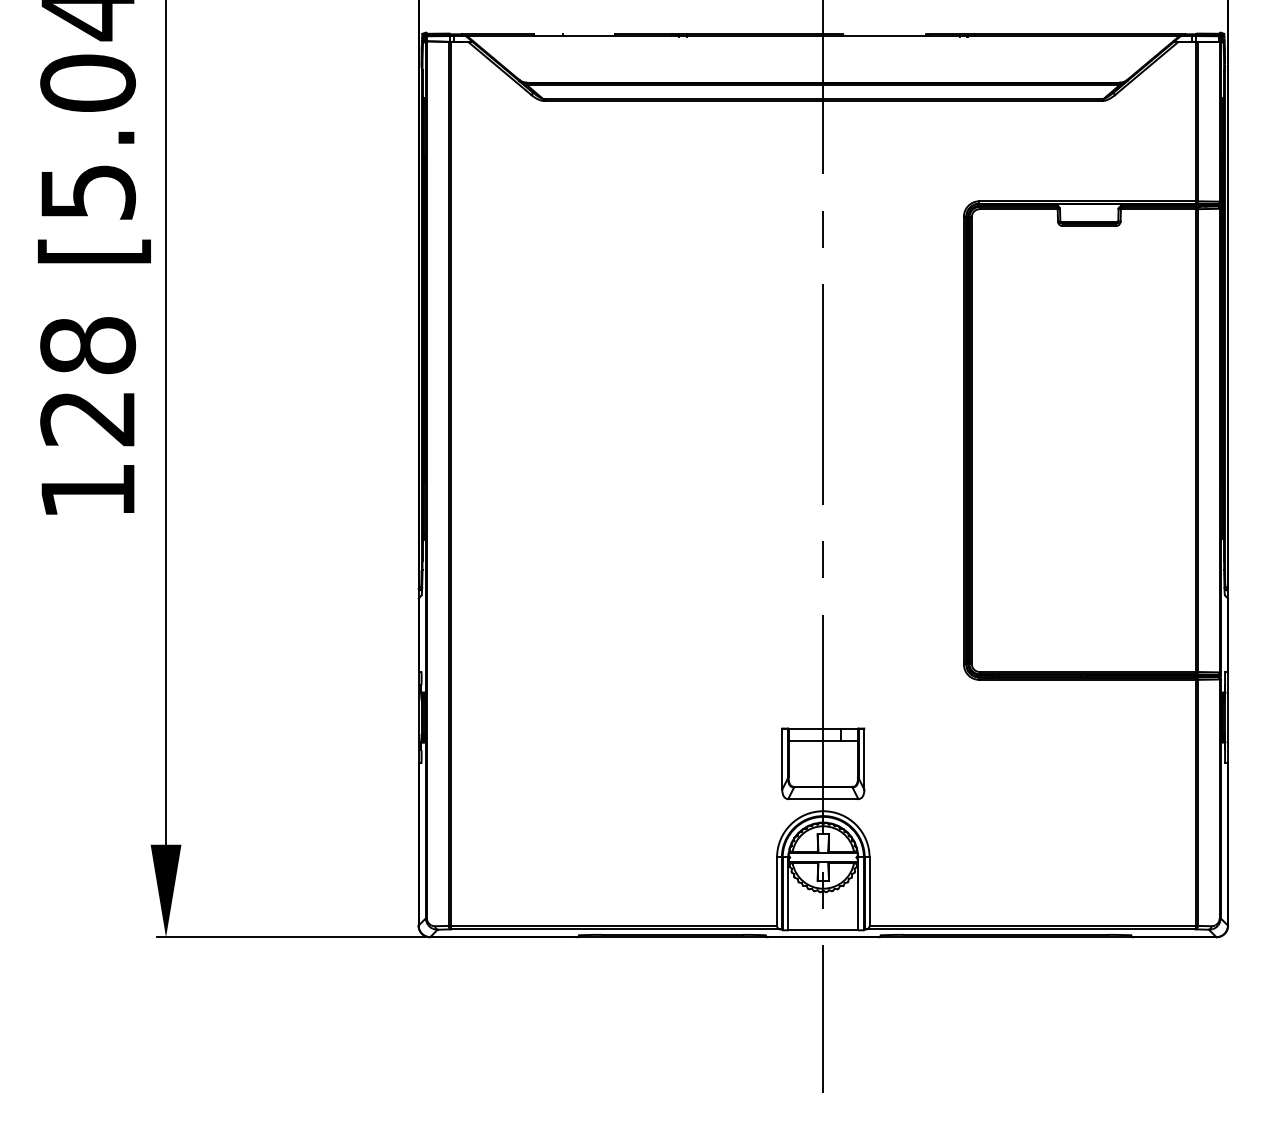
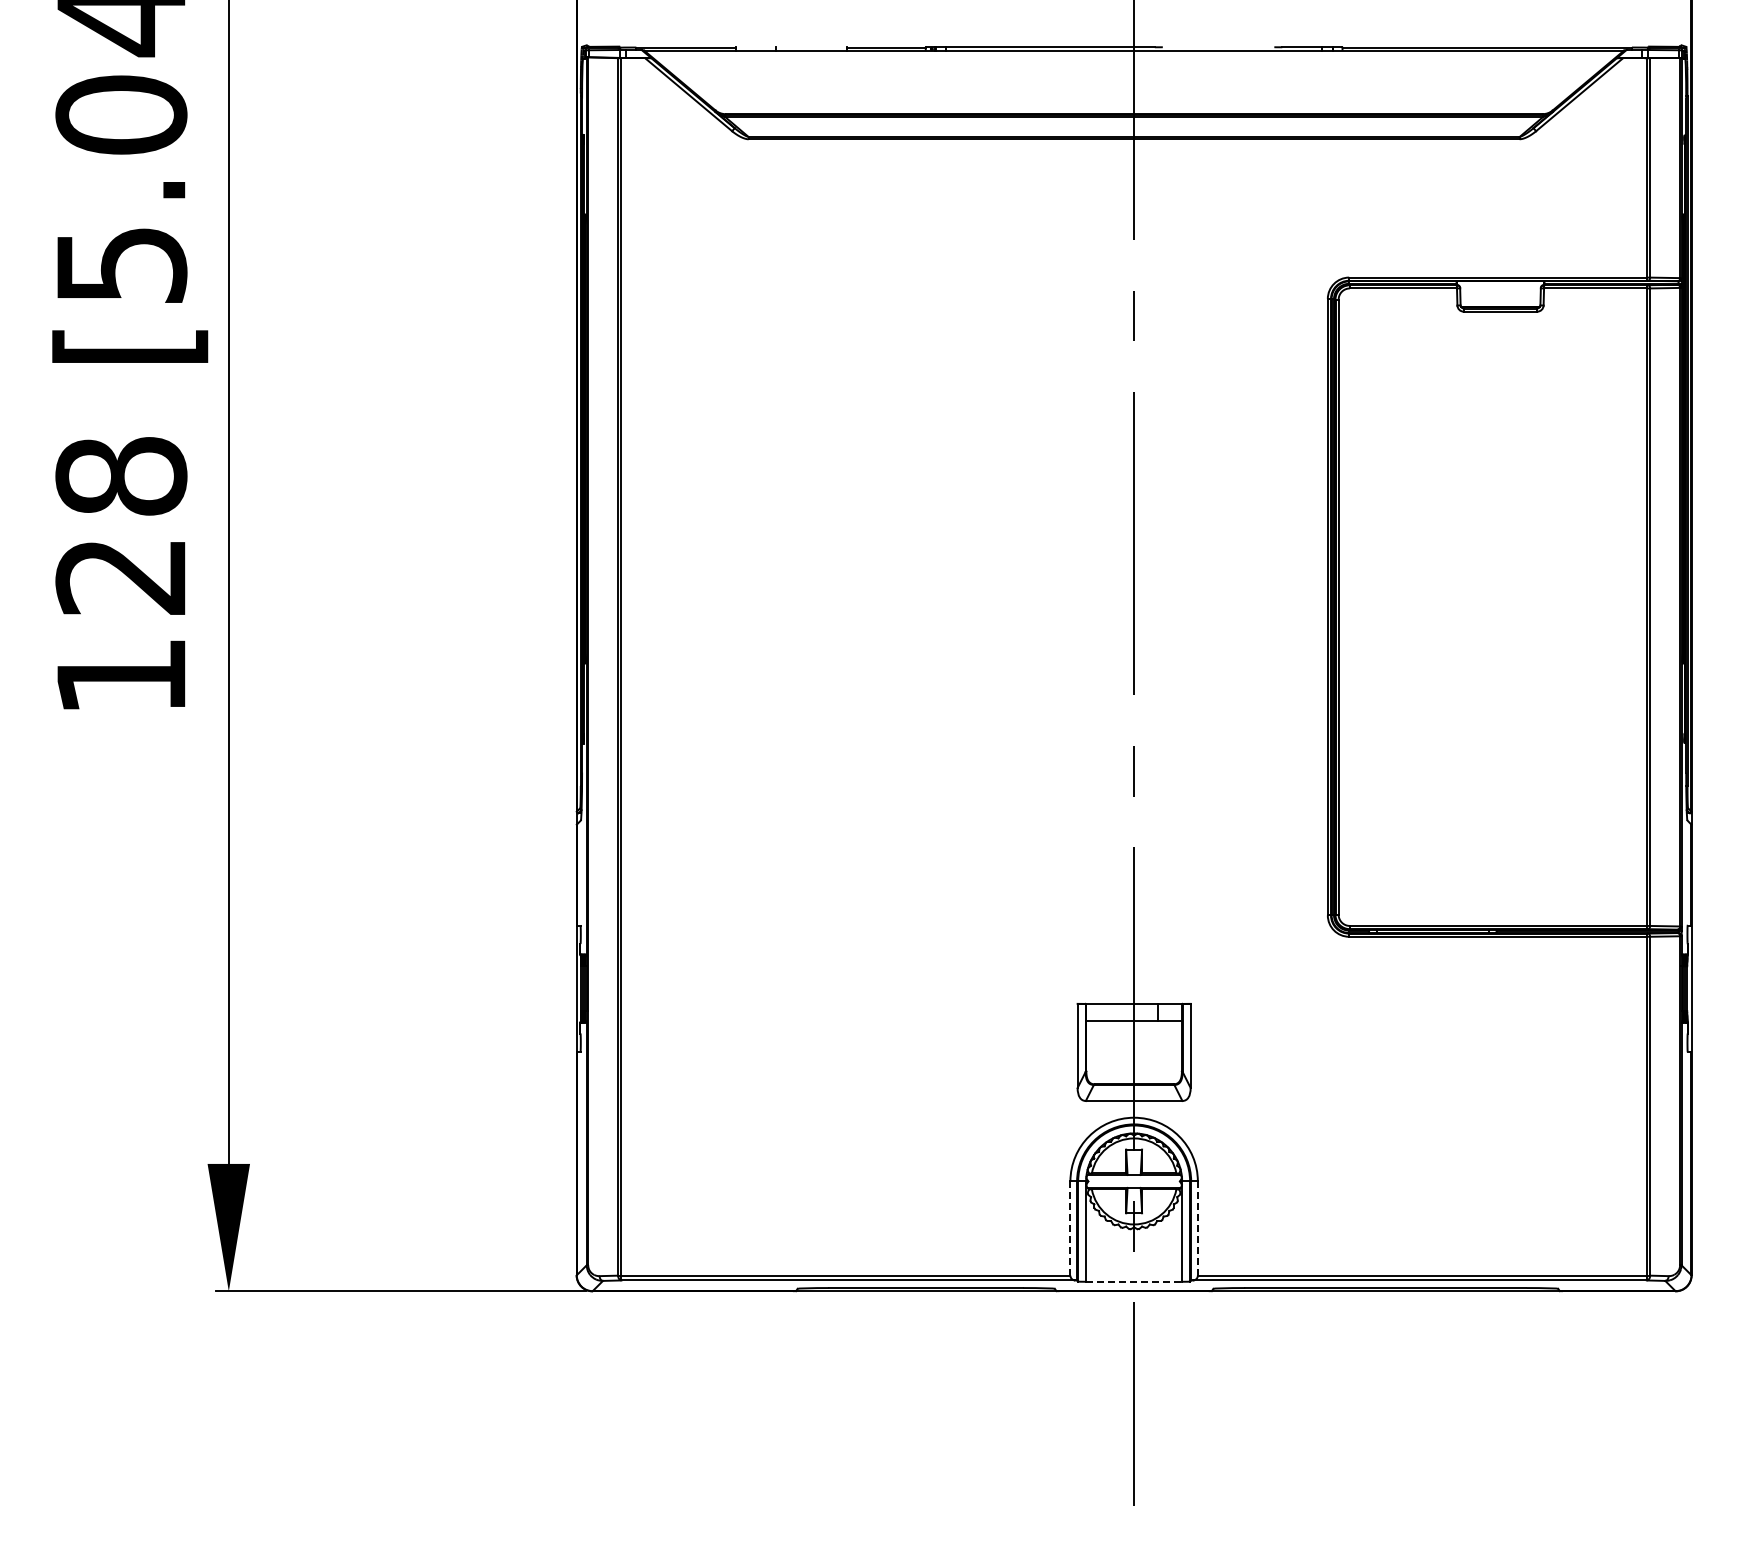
line: (777, 891) -> (1070, 1228), solid -> dashed
line: (869, 892) -> (1197, 1229), solid -> dashed
line: (823, 930) -> (1134, 1281), solid -> dashed

